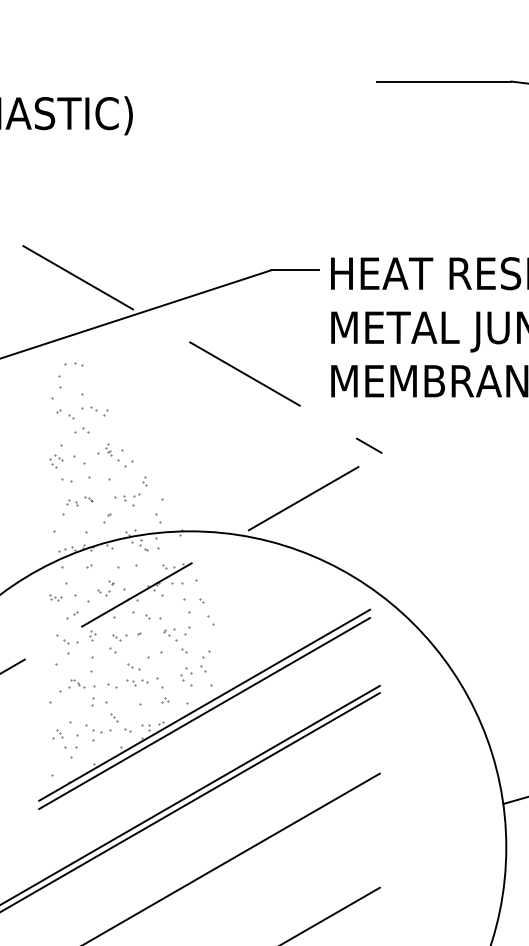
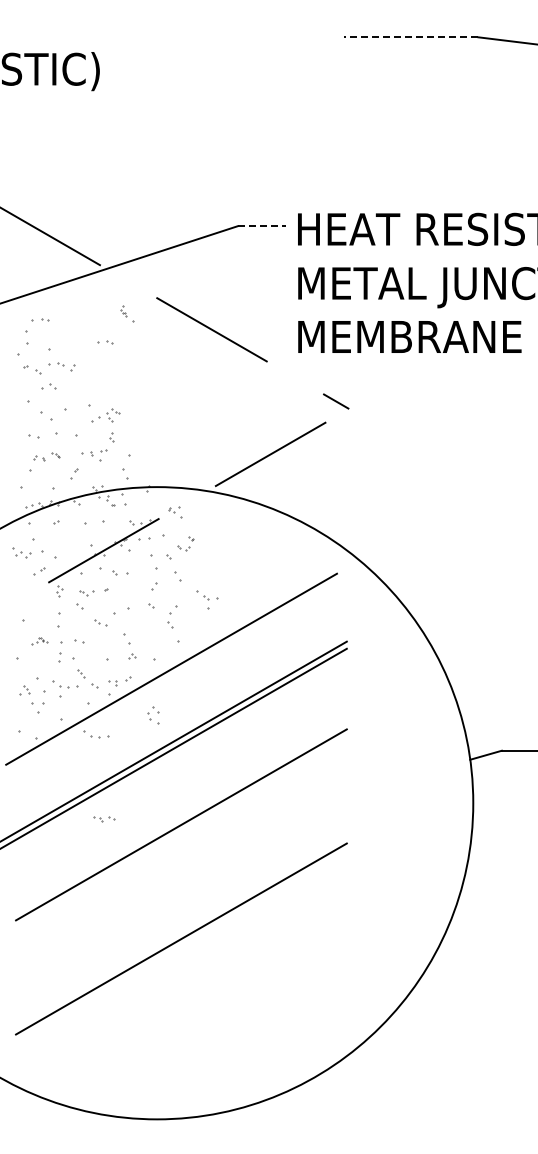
line: (444, 81) -> (411, 37), solid -> dashed
line: (294, 270) -> (261, 226), solid -> dashed
part: (138, 386) -> (105, 342), added
part: (112, 451) -> (127, 313), moved
part: (56, 461) -> (113, 415), moved
part: (105, 587) -> (185, 543), moved
part: (55, 597) -> (22, 553), size x1.6
part: (170, 634) -> (175, 512), moved
part: (67, 643) -> (207, 599), moved
part: (186, 676) -> (153, 715), moved
part: (137, 682) -> (104, 819), moved
part: (72, 685) -> (39, 641), size x0.6
line: (204, 704) -> (171, 660), removed
part: (129, 778) -> (96, 734), added

